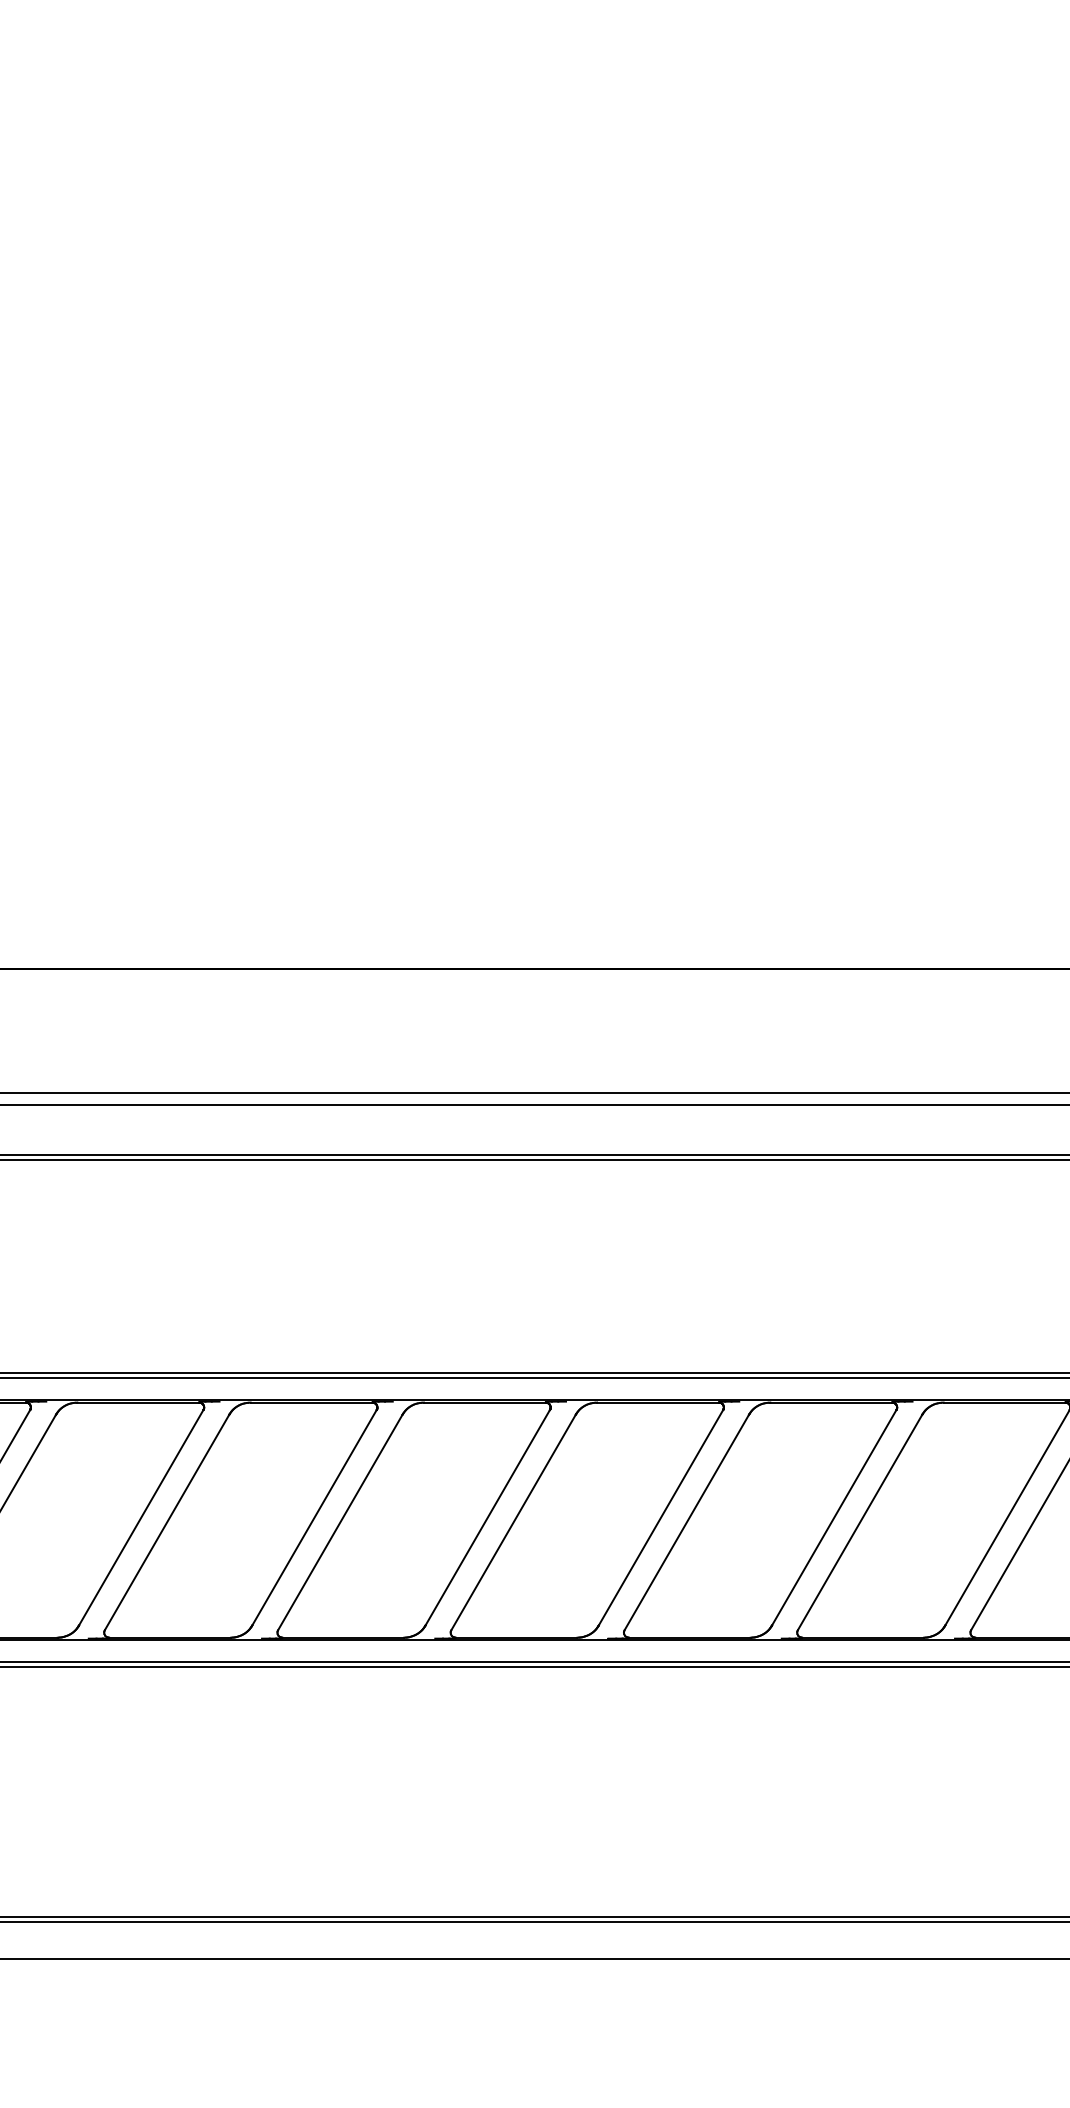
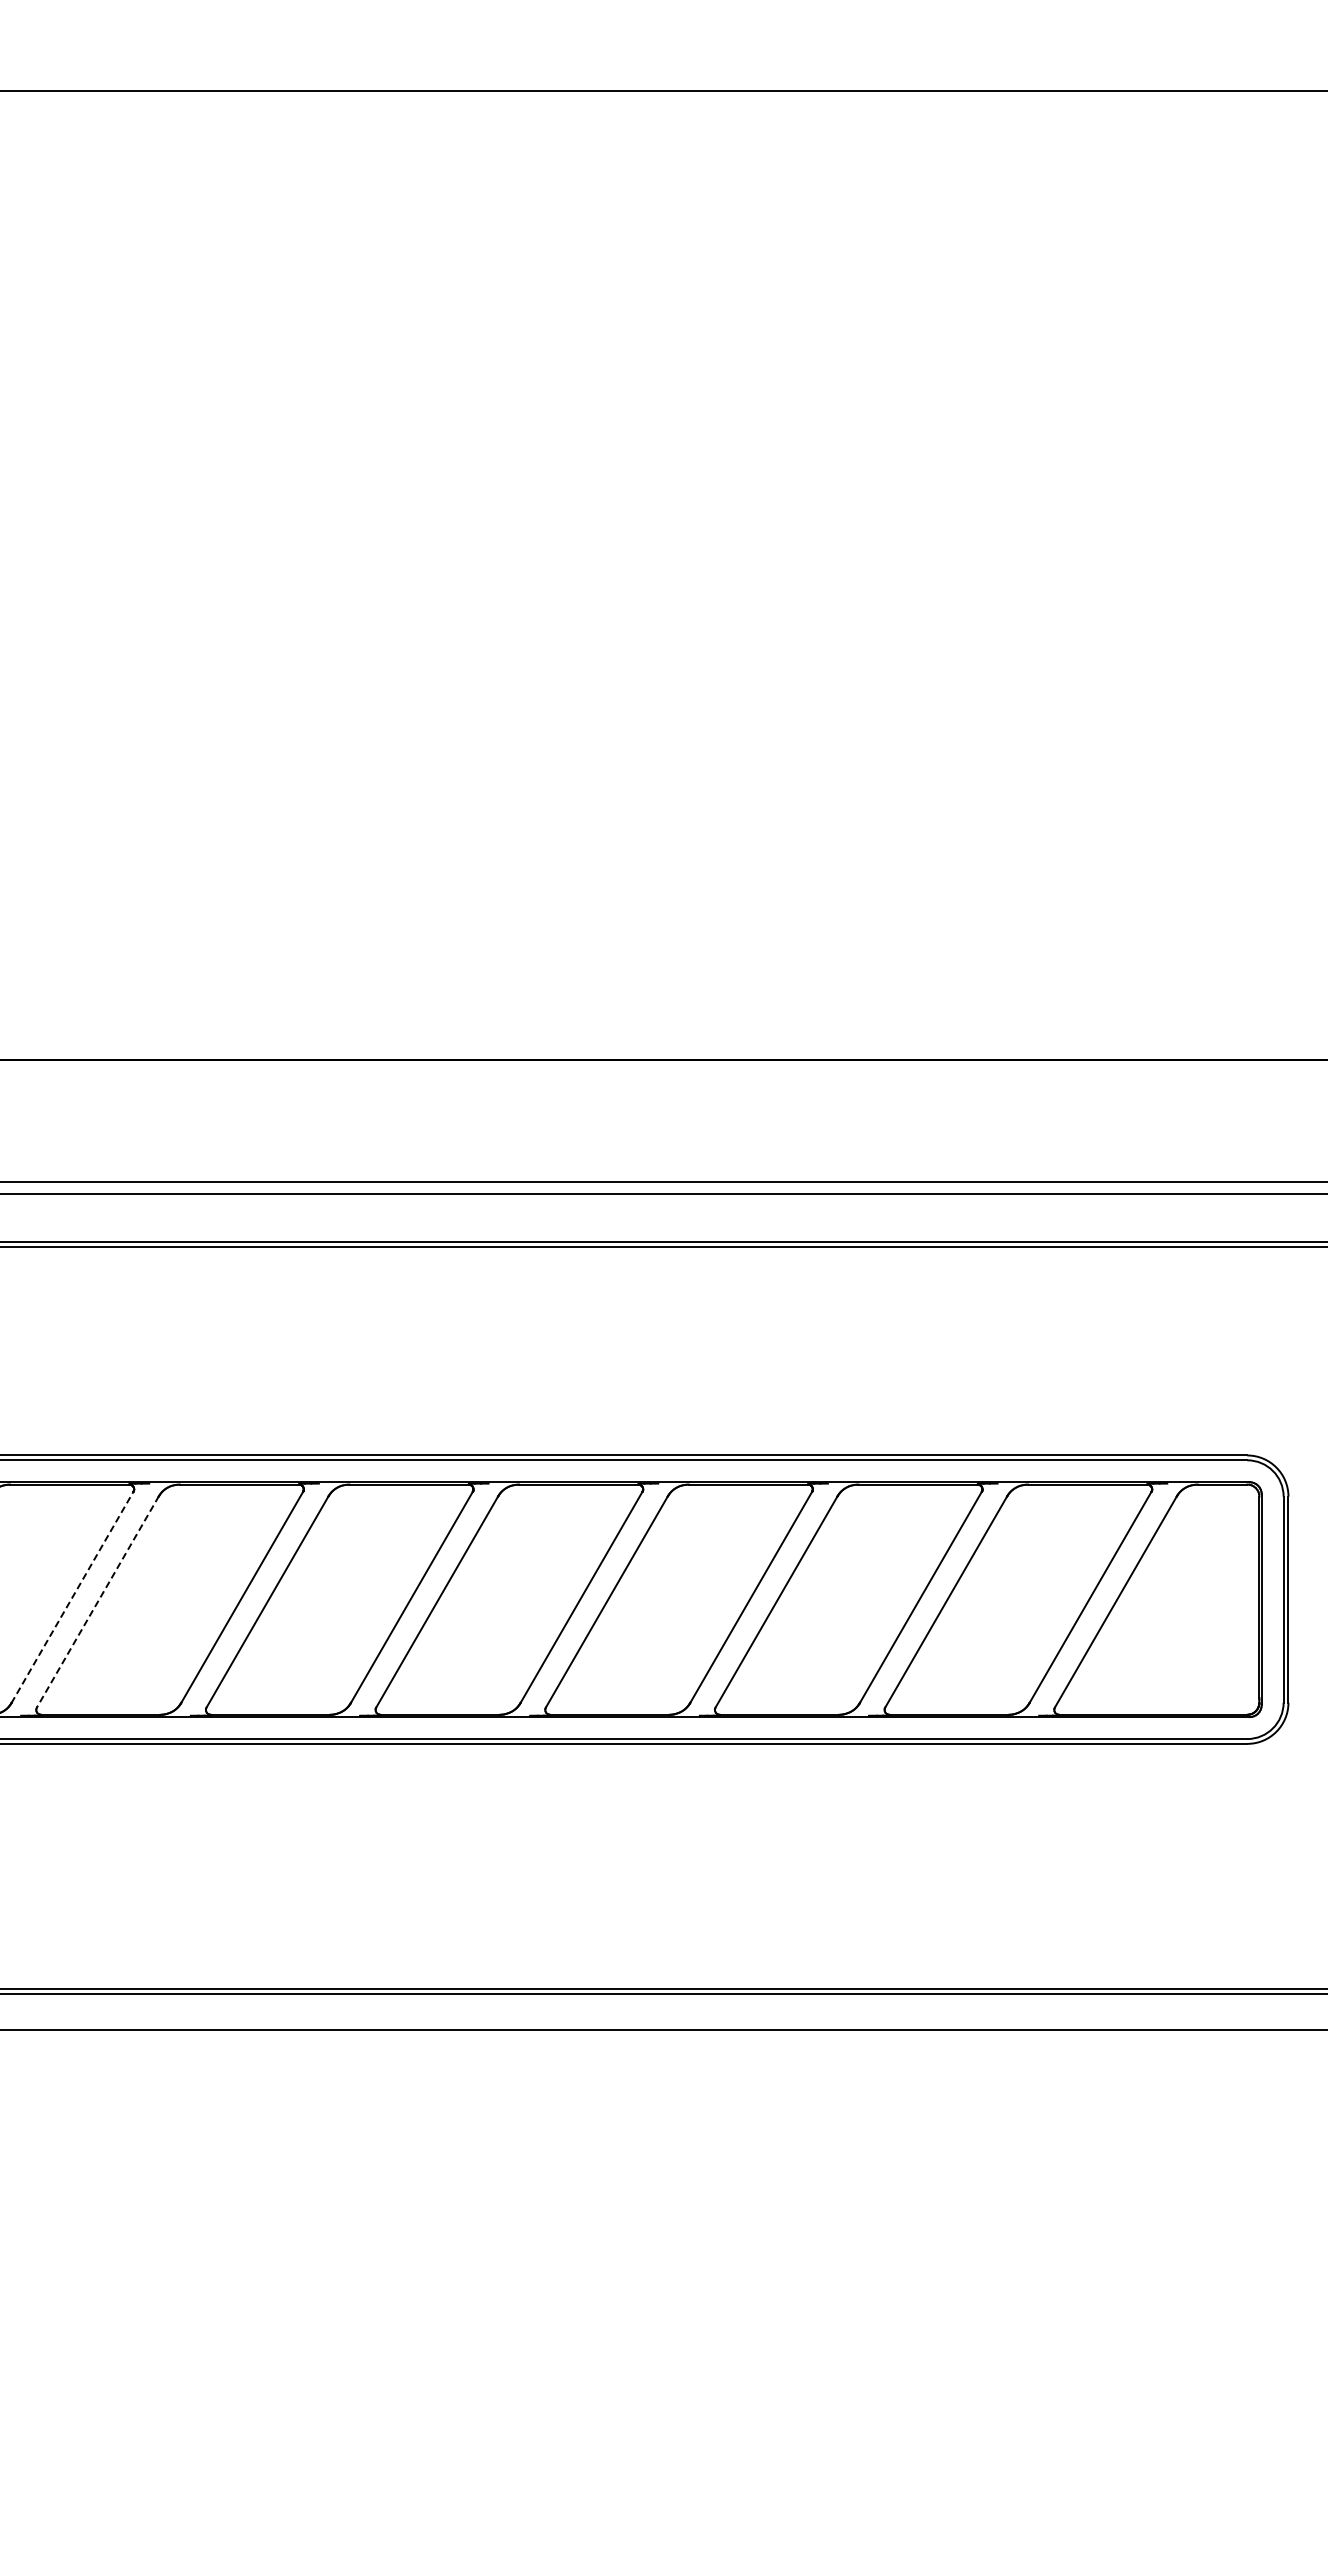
line: (141, 1516) -> (72, 1596), solid -> dashed
line: (166, 1523) -> (97, 1602), solid -> dashed

